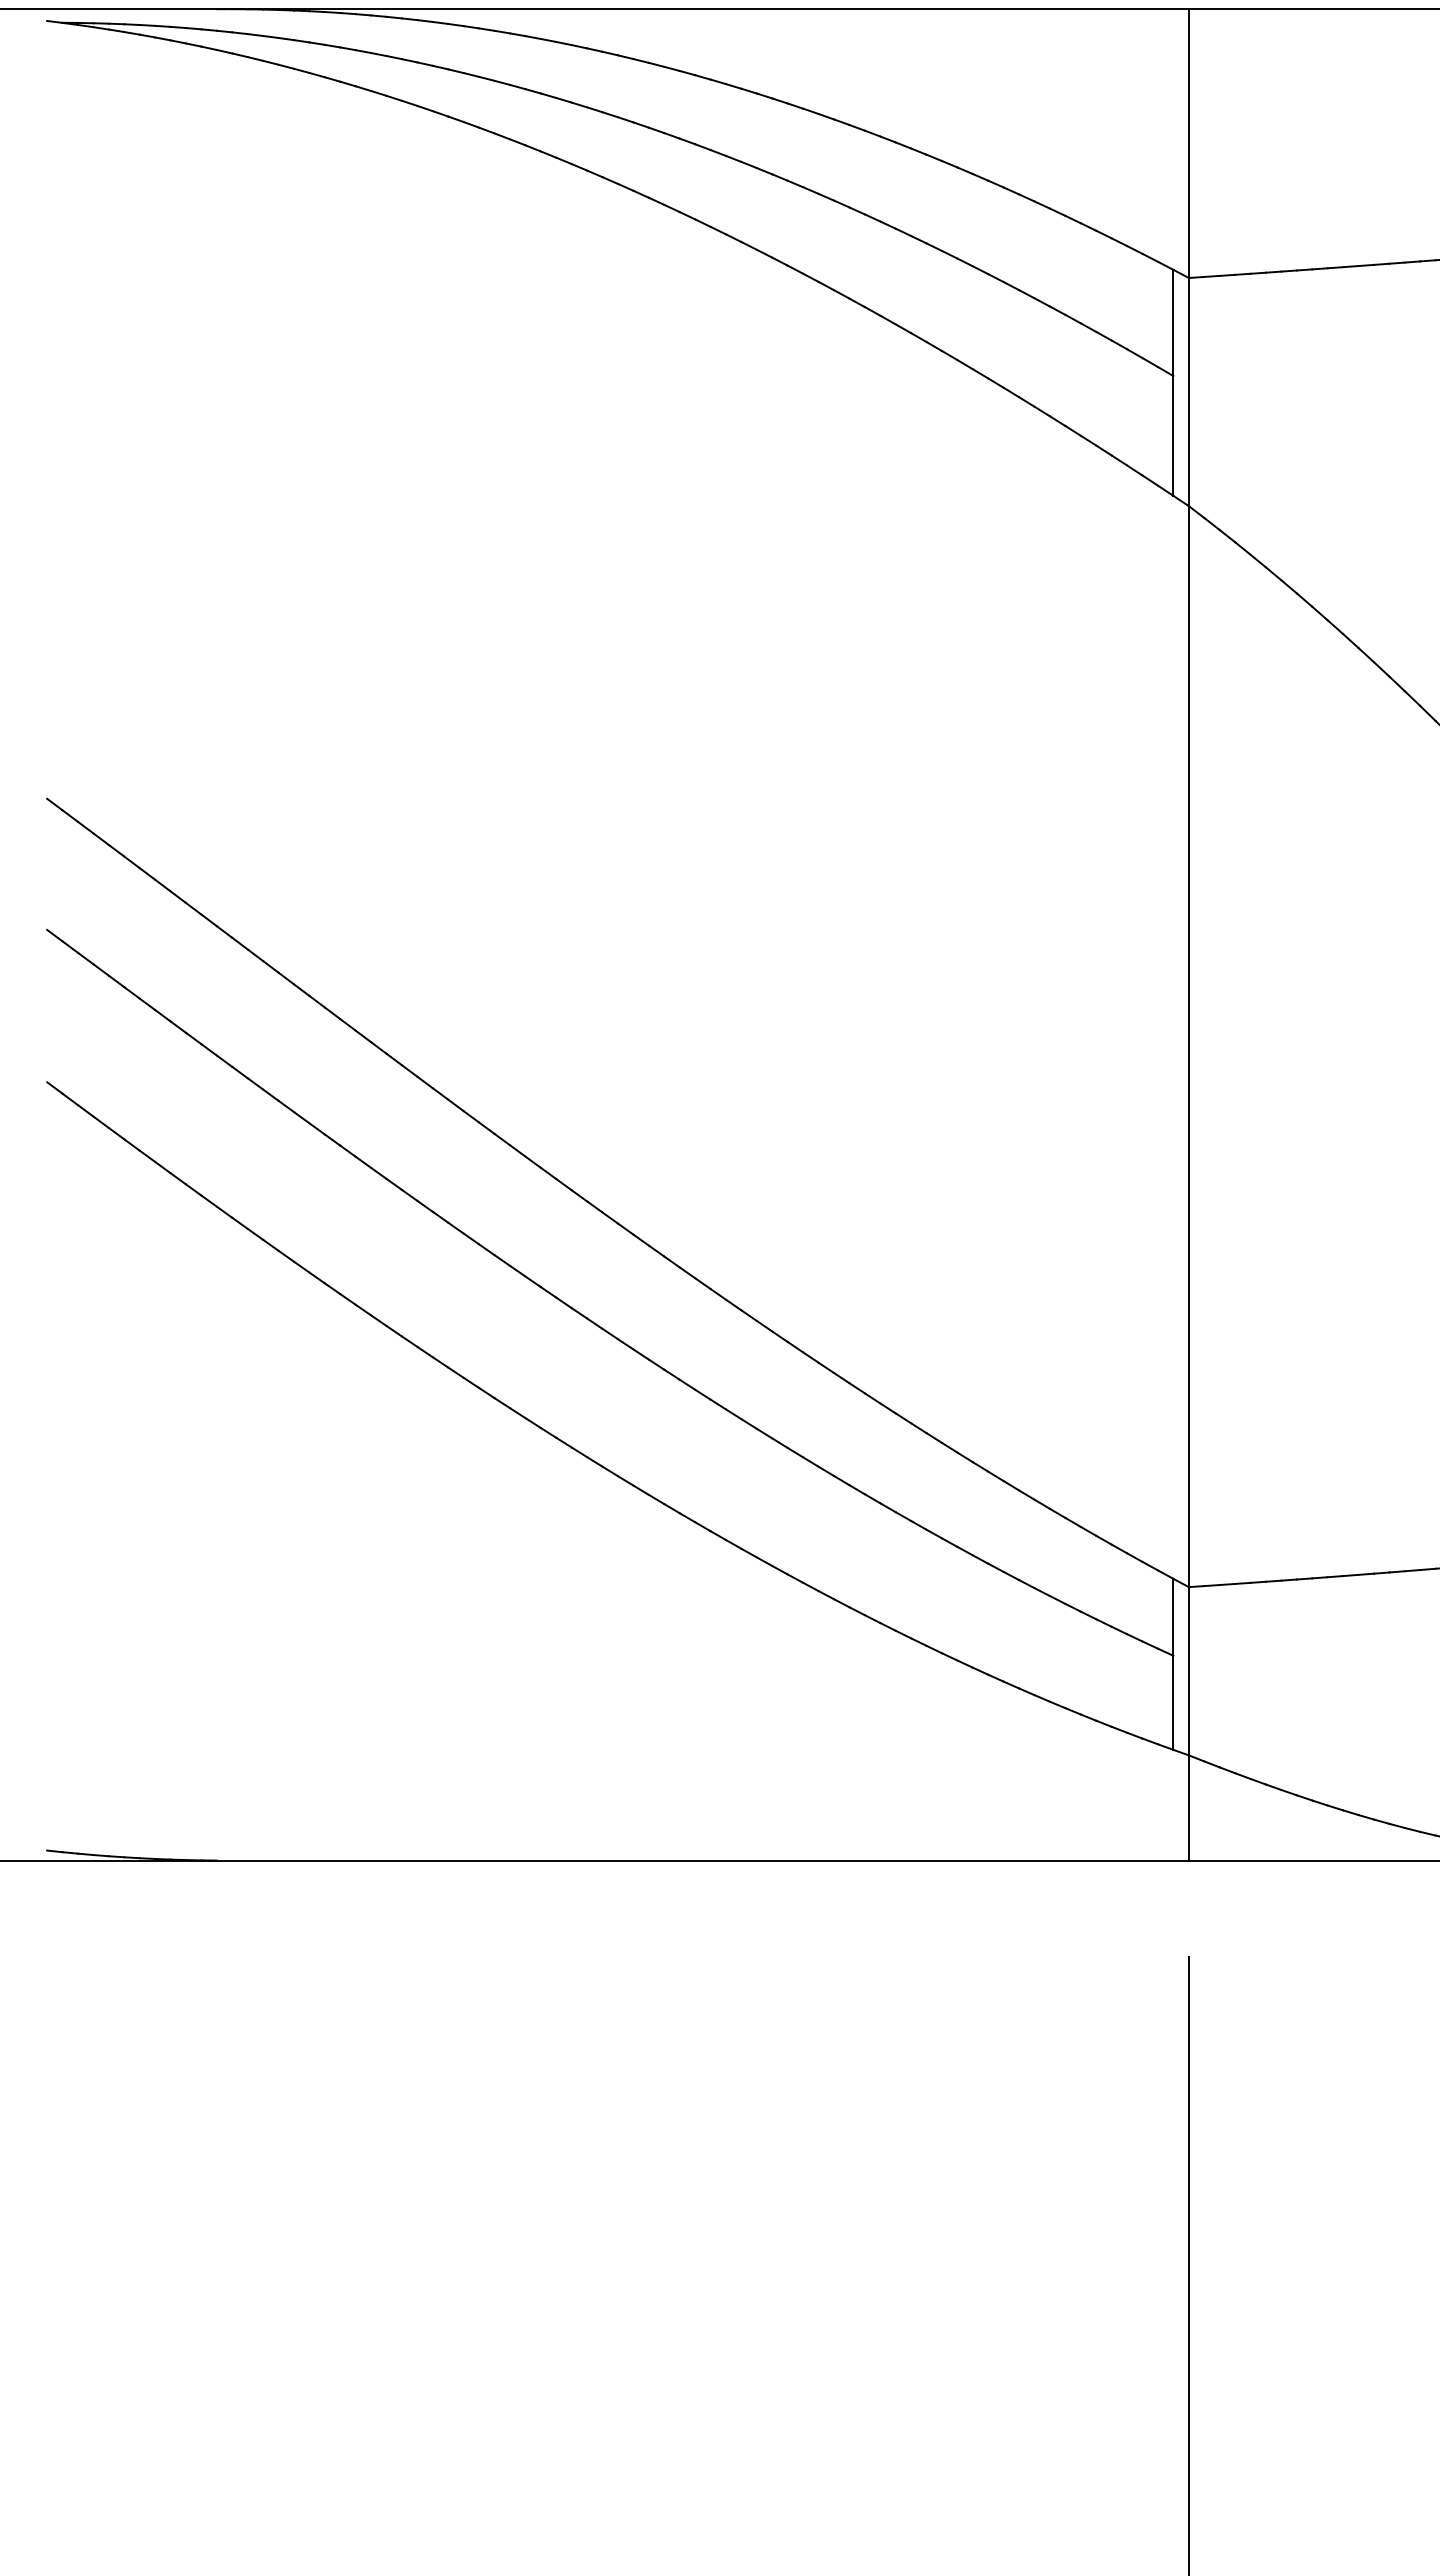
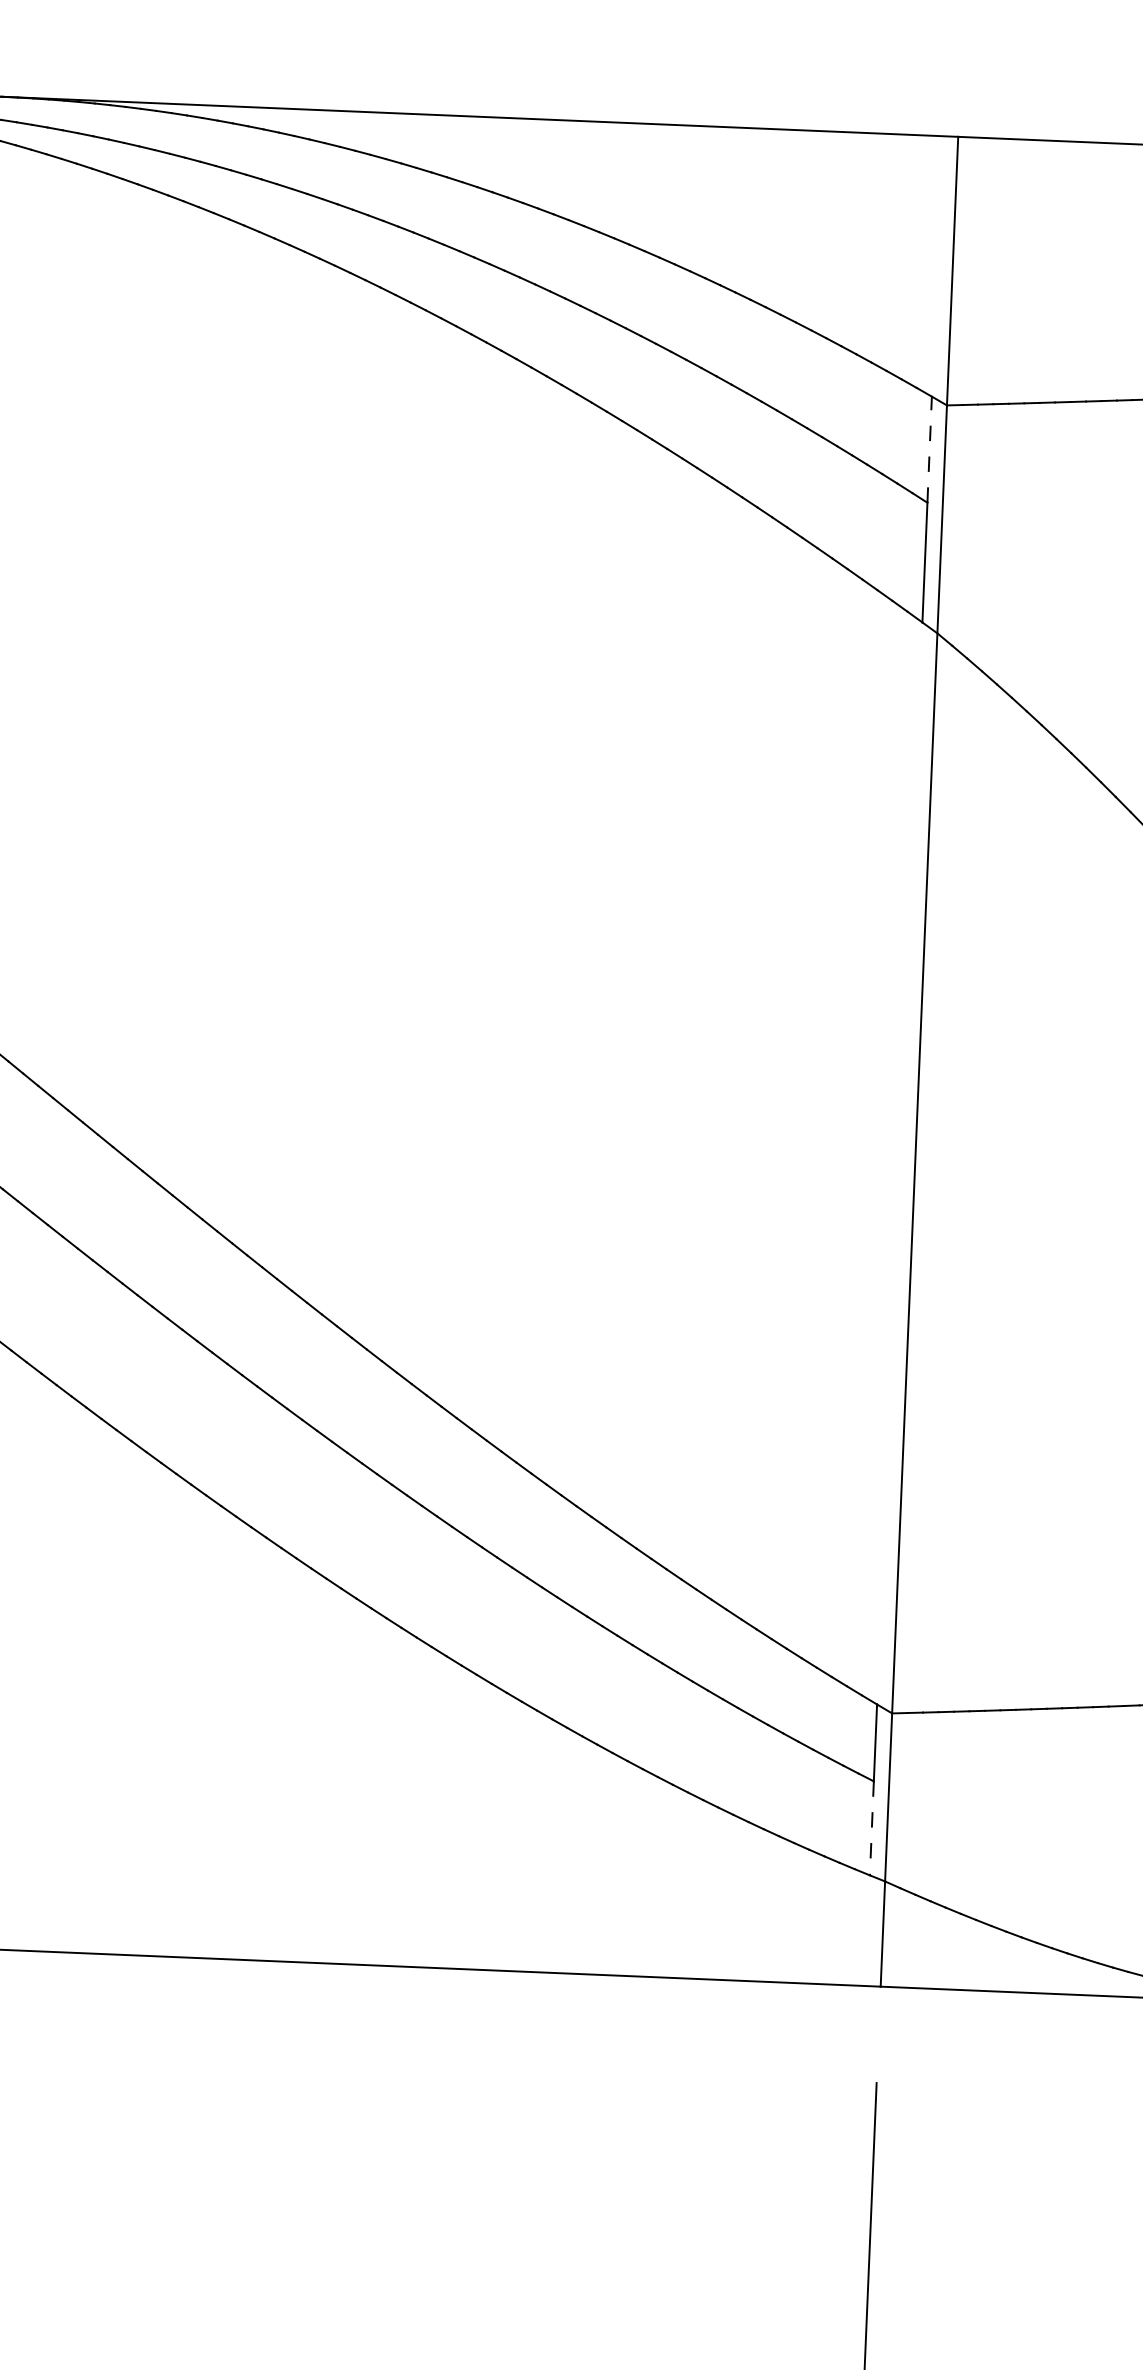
line: (1173, 322) -> (929, 449), solid -> dashed
line: (1173, 1703) -> (871, 1829), solid -> dashed

